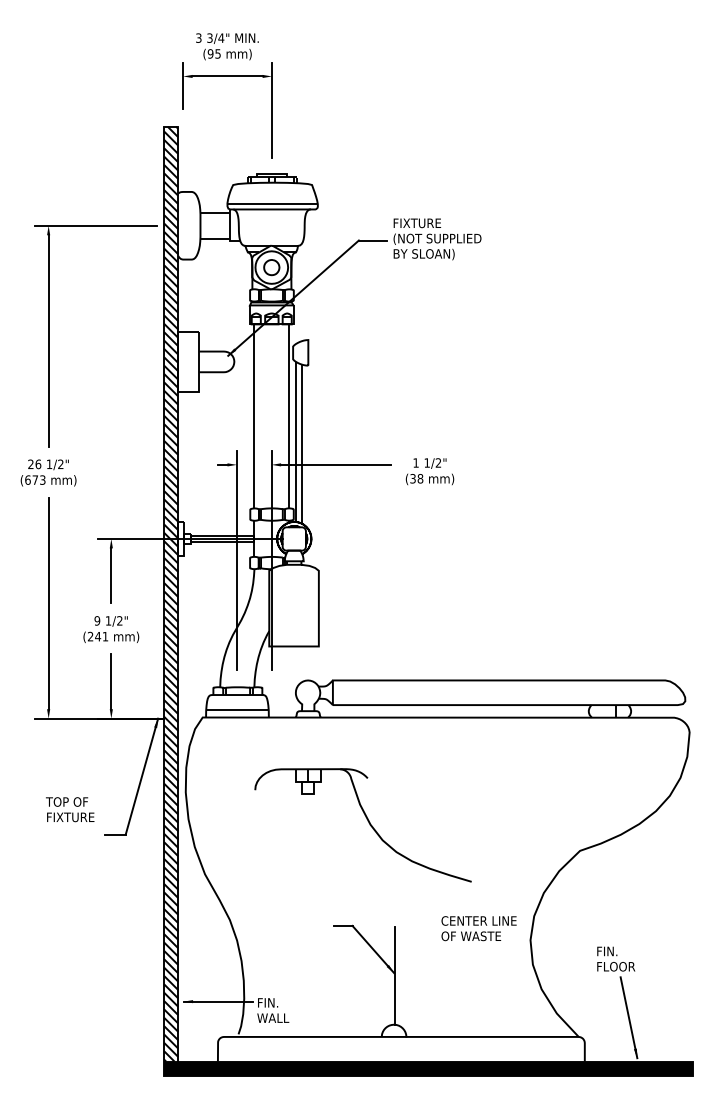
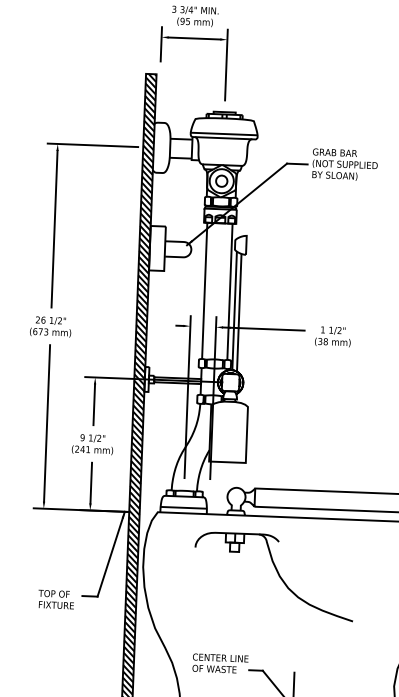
text: (422, 223) -> (334, 152), FIXTURE -> GRAB BAR
text: (70, 809) -> (56, 599), moved
part: (368, 823) -> (278, 575), moved
text: (478, 928) -> (220, 663), moved

